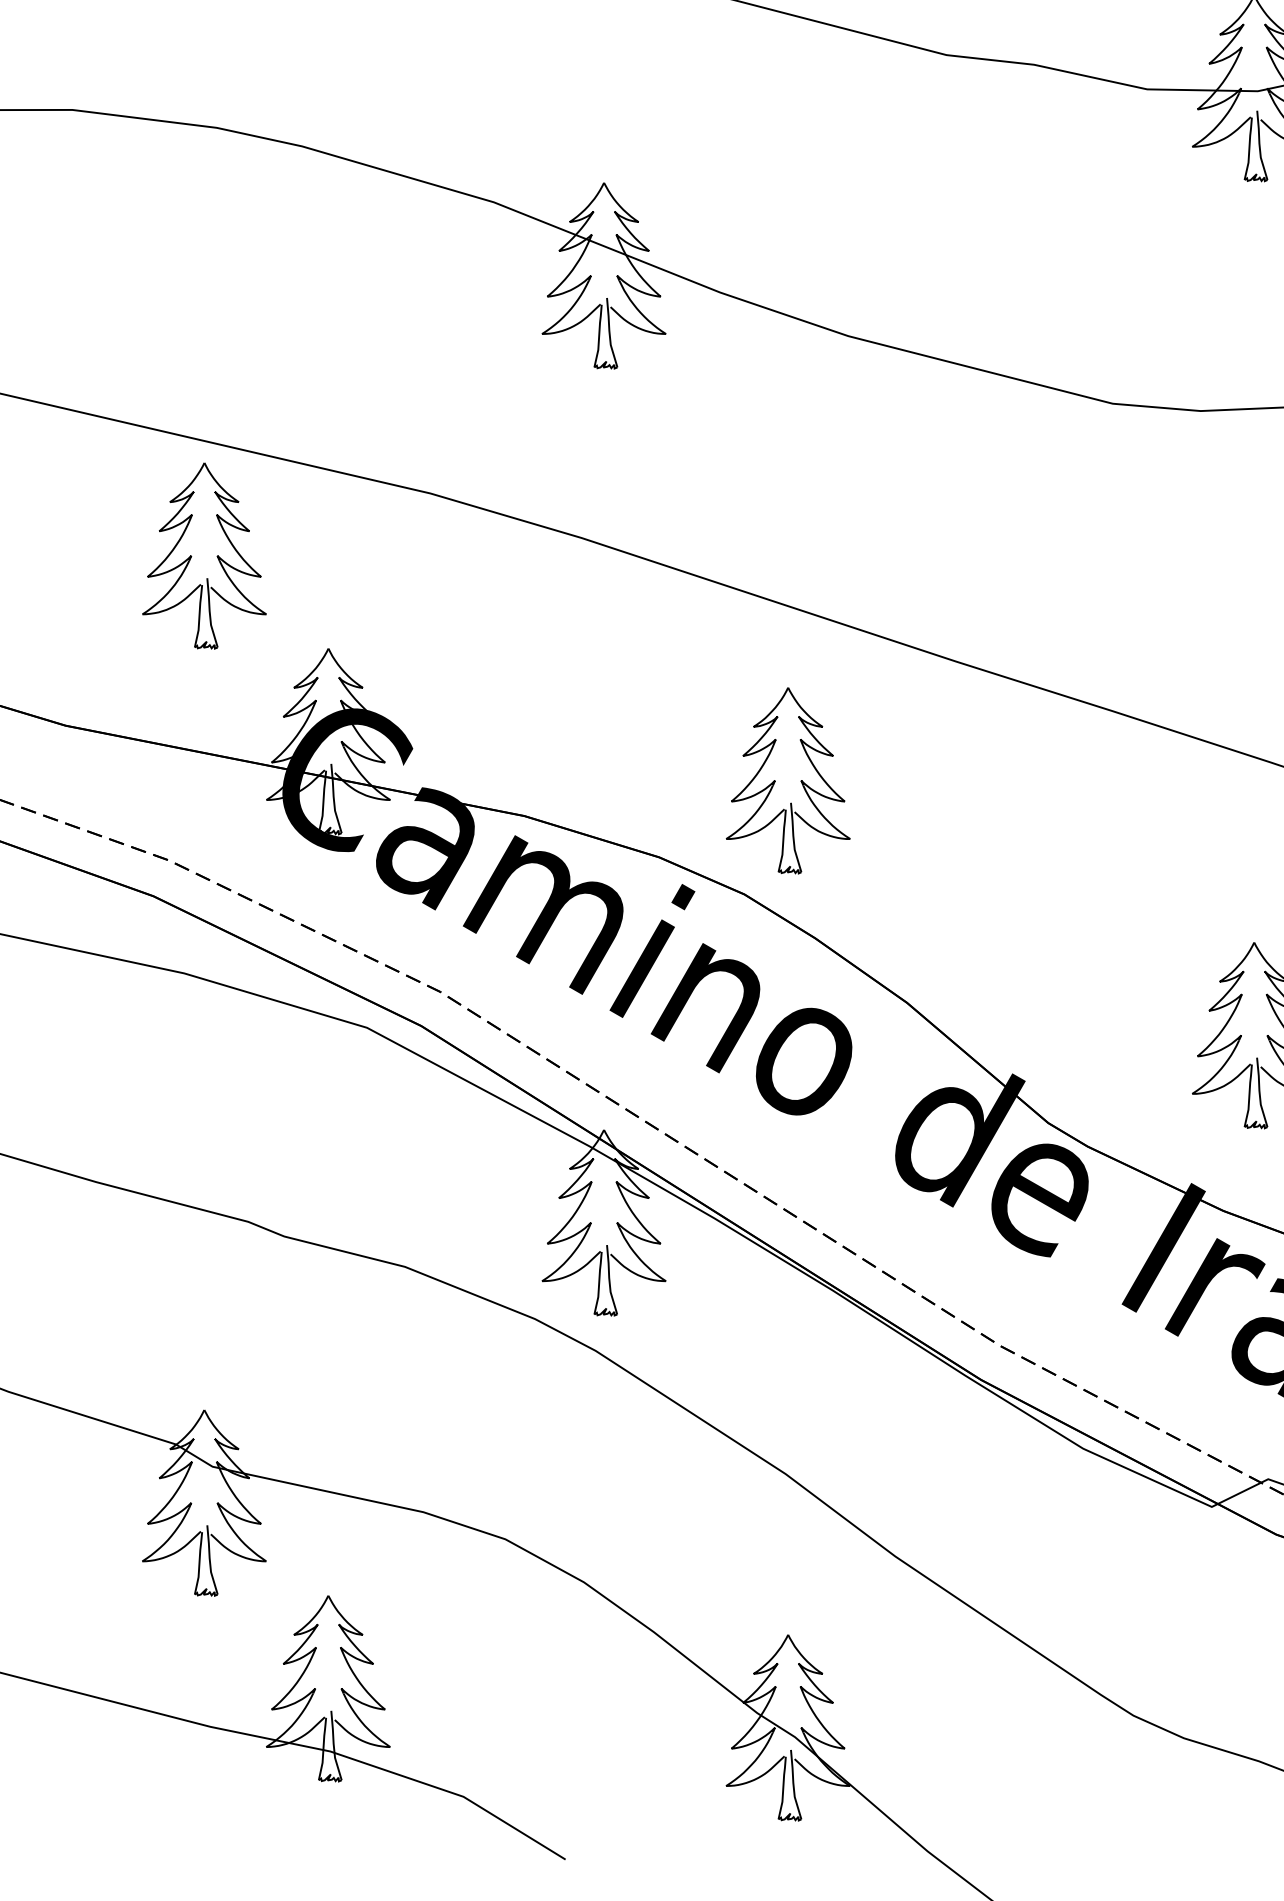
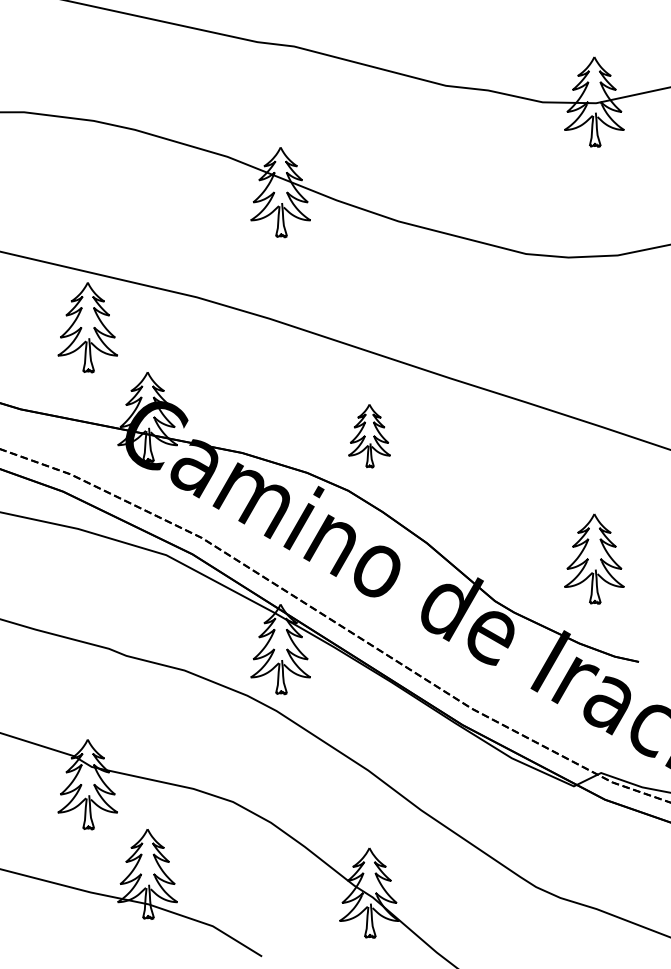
part: (788, 779) -> (369, 435), size x0.7

